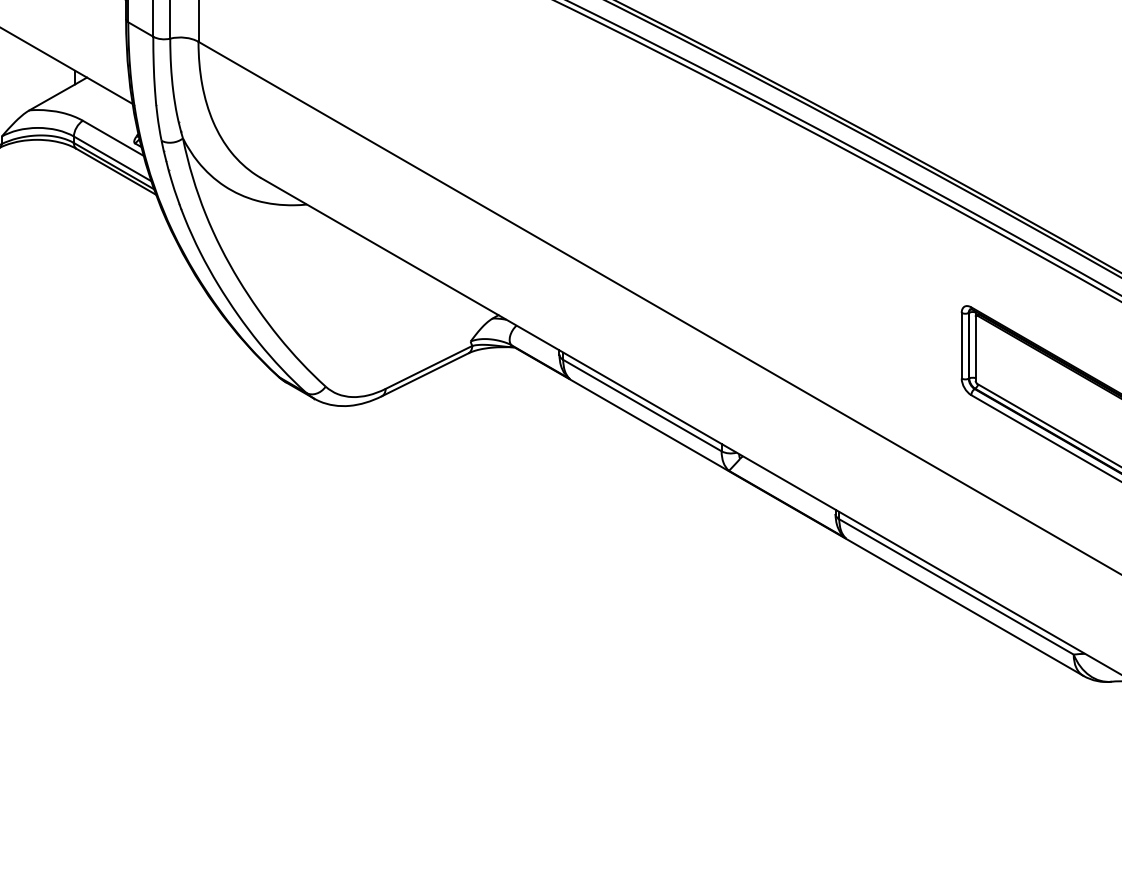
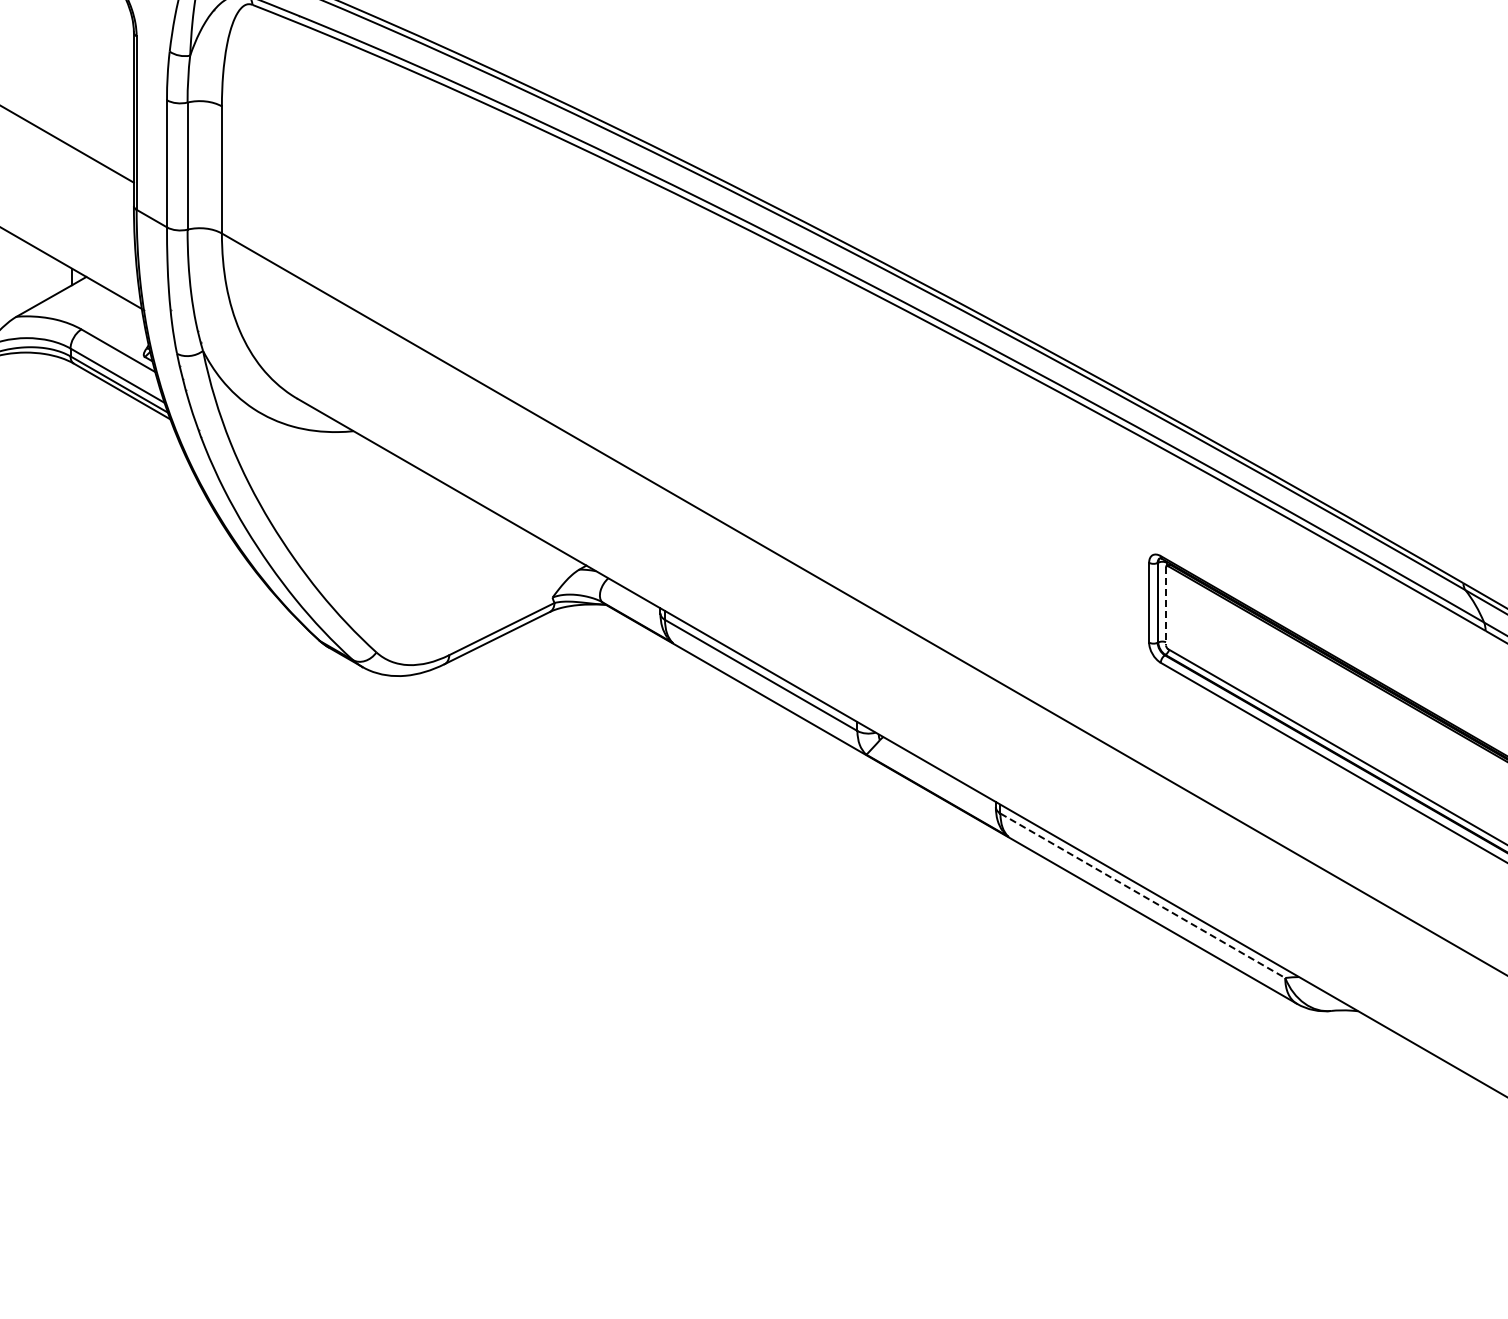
line: (976, 348) -> (1166, 606), solid -> dashed
line: (957, 587) -> (1143, 896), solid -> dashed

